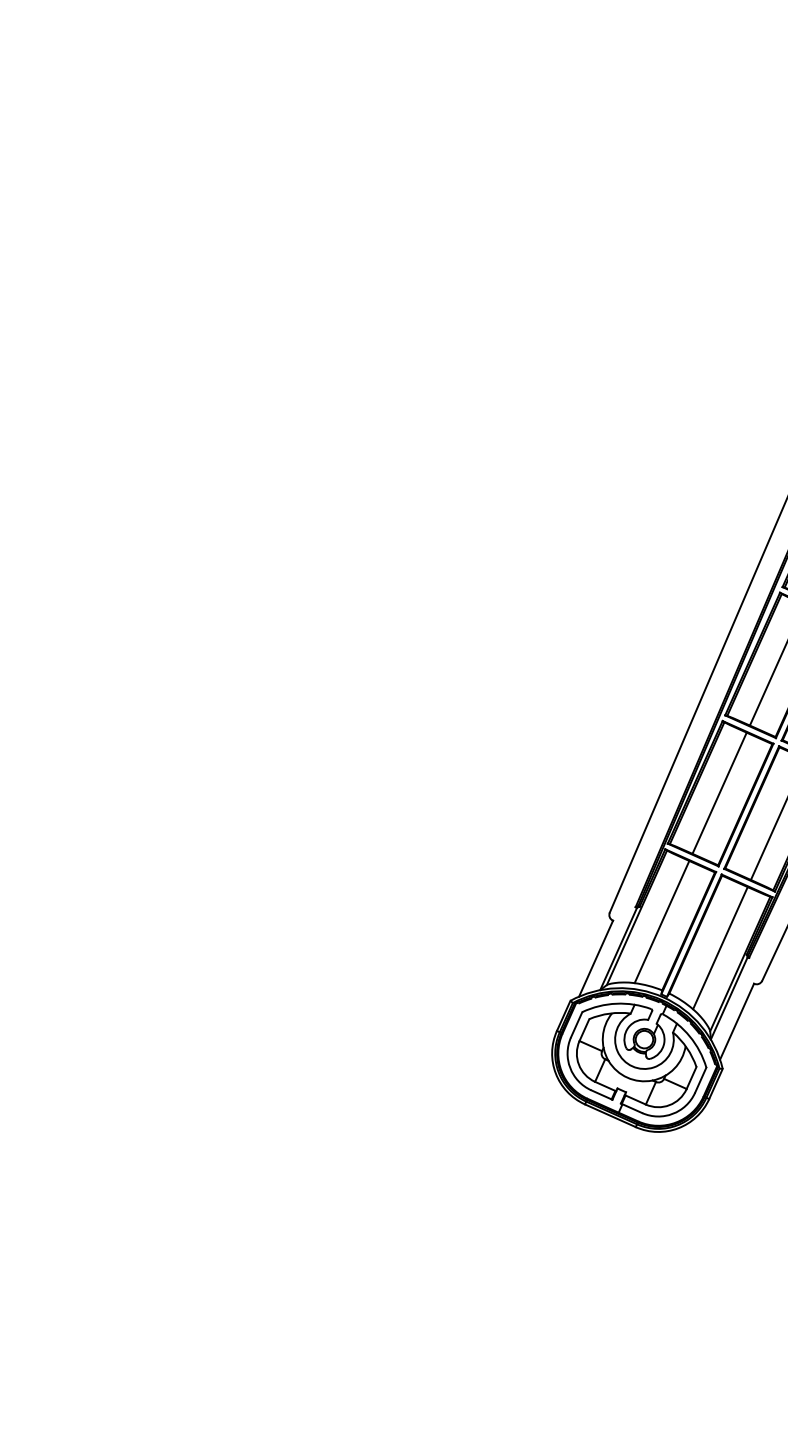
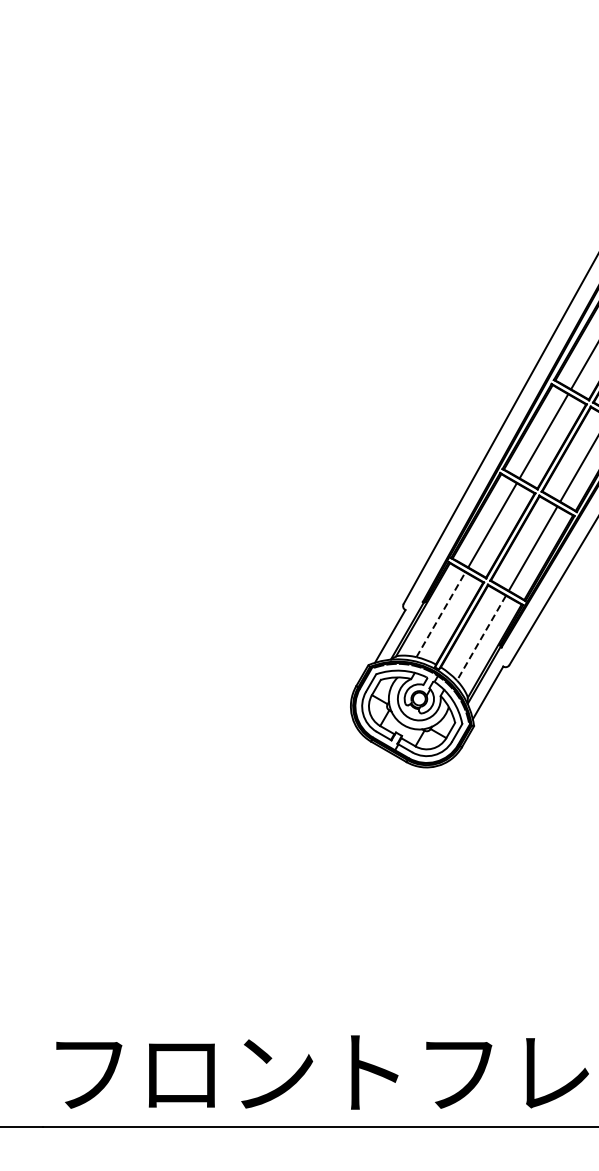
line: (661, 921) -> (440, 614), solid -> dashed
line: (720, 948) -> (481, 638), solid -> dashed

